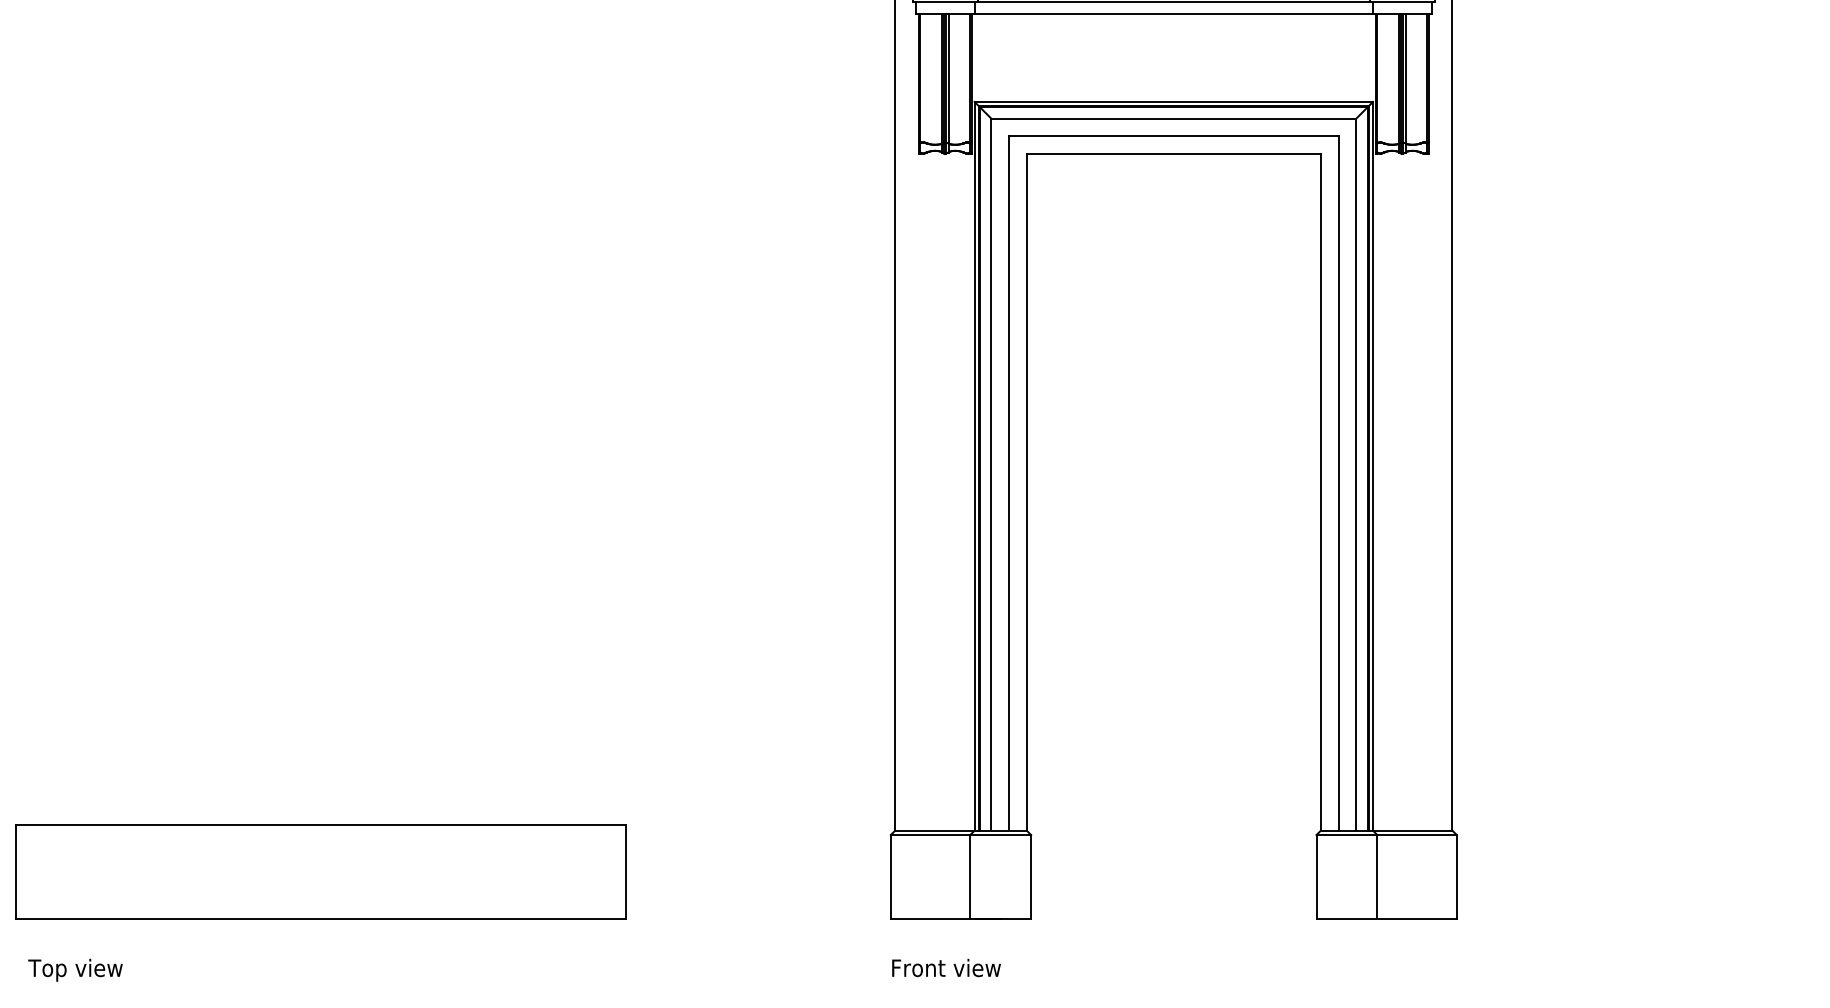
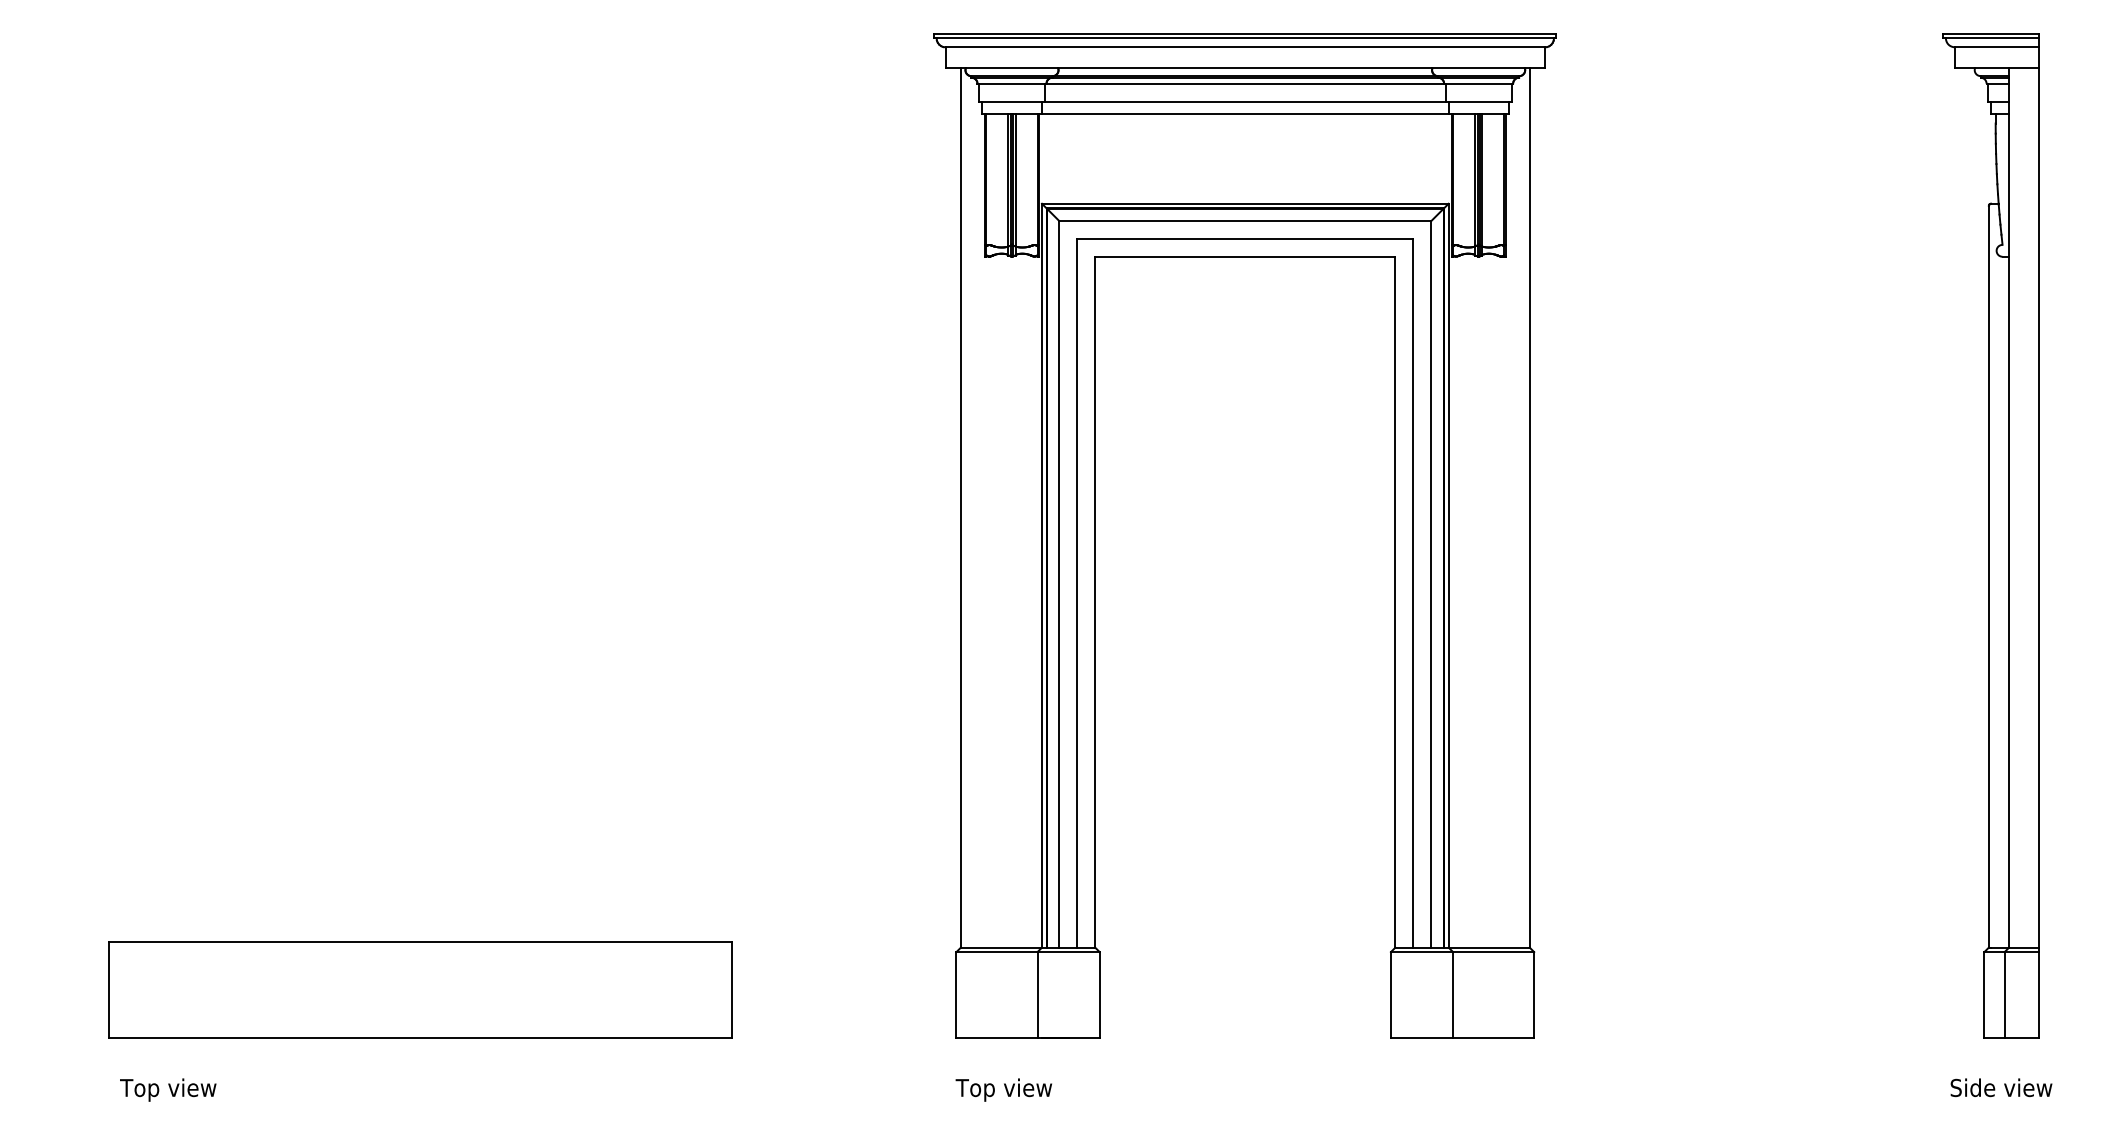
part: (320, 871) -> (420, 989), moved
text: (75, 969) -> (168, 1089), moved
text: (944, 969) -> (1011, 1089), Front view -> Top view

